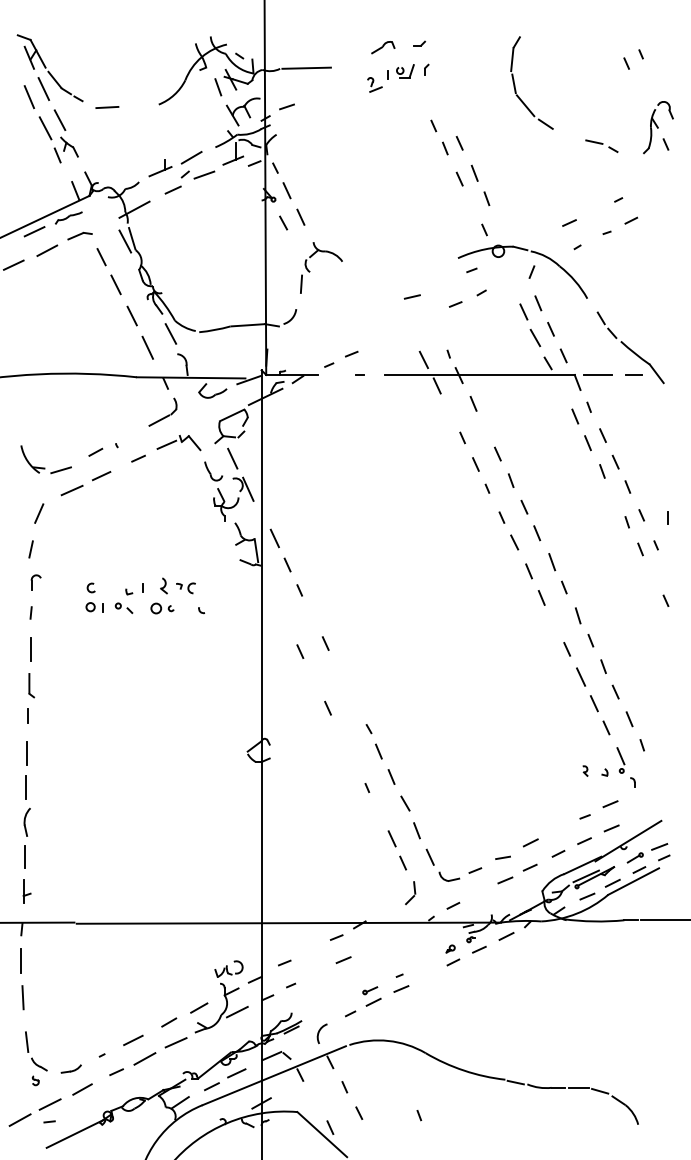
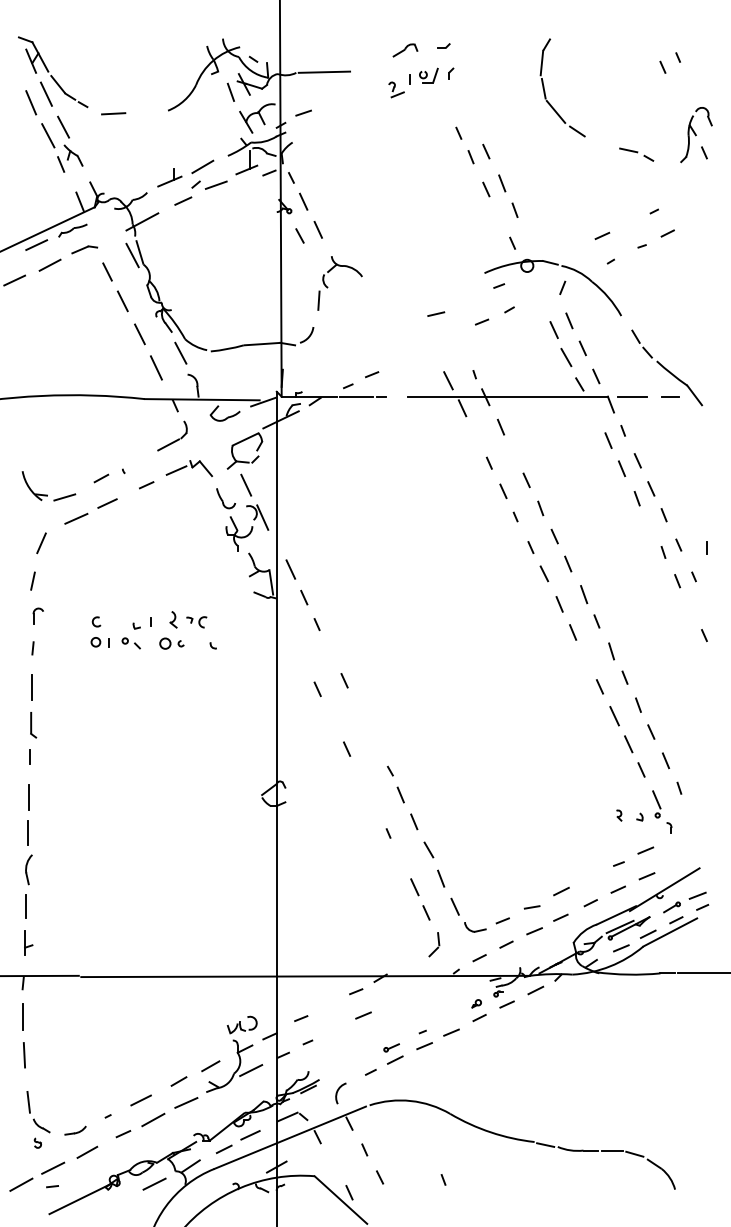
line: (336, 374) -> (356, 396), added
line: (478, 892) -> (506, 944), added
line: (426, 976) -> (451, 1032), added
line: (145, 1118) -> (154, 1183), added

